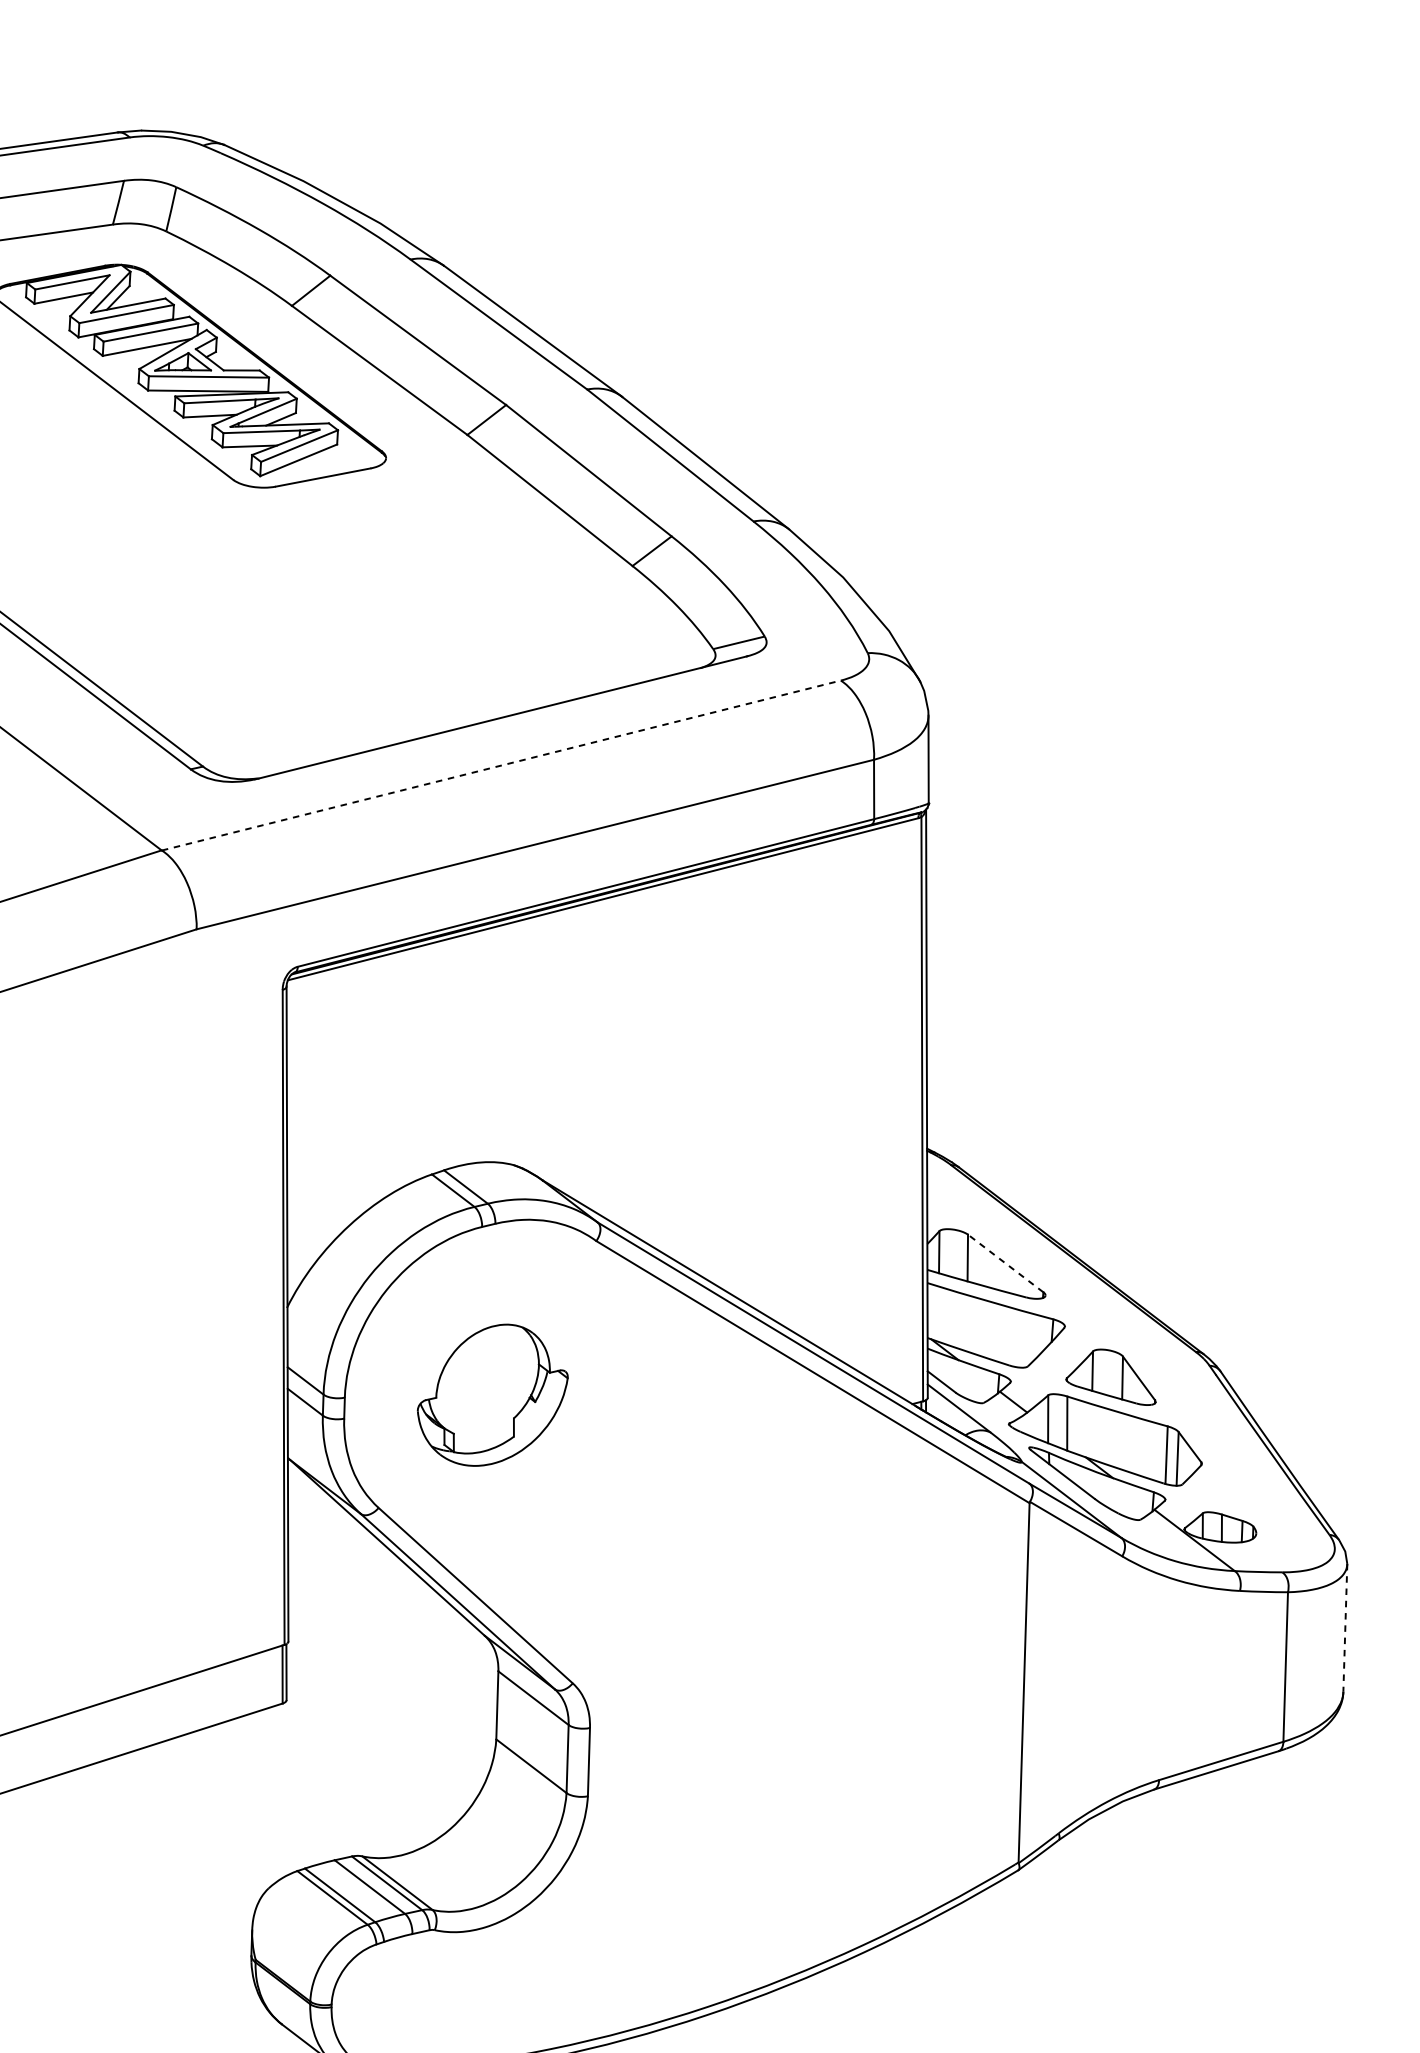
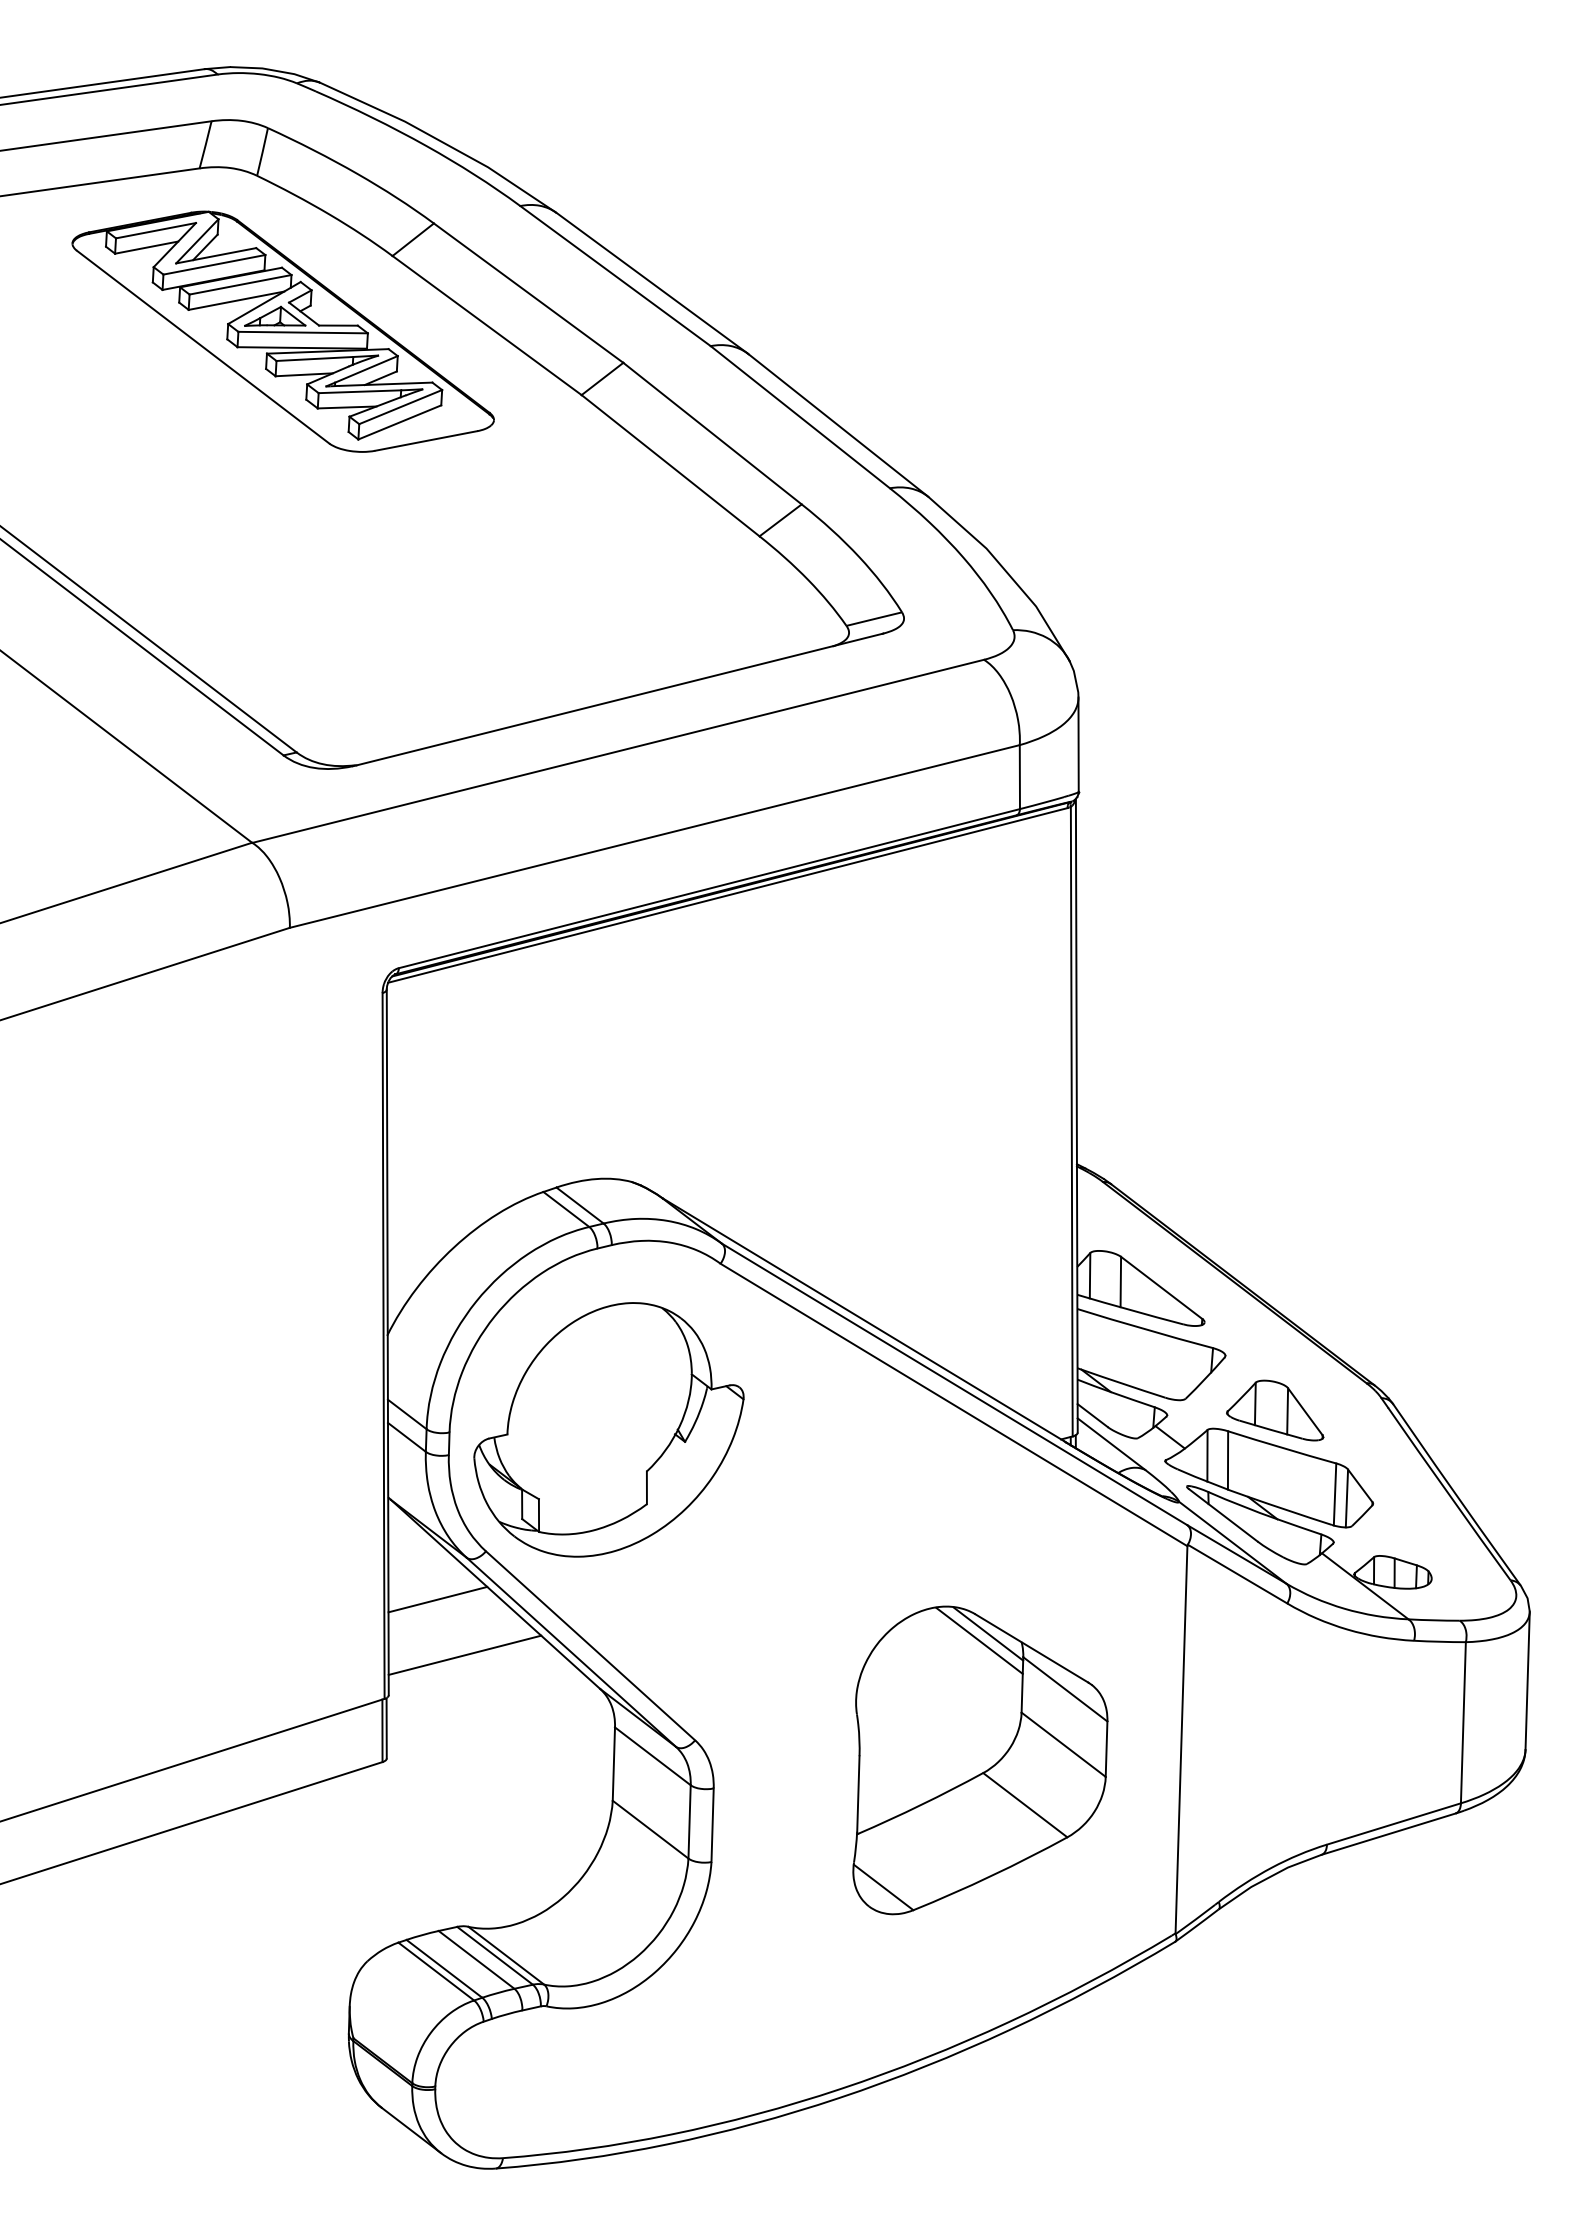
line: (501, 765) -> (618, 751), dashed -> solid
line: (1005, 1263) -> (1161, 1287), dashed -> solid
part: (492, 1394) -> (608, 1429), size x1.67
line: (333, 1552) -> (437, 1599), added
line: (358, 1603) -> (464, 1654), added
line: (1345, 1627) -> (1527, 1680), dashed -> solid
part: (837, 1702) -> (980, 1760), added

